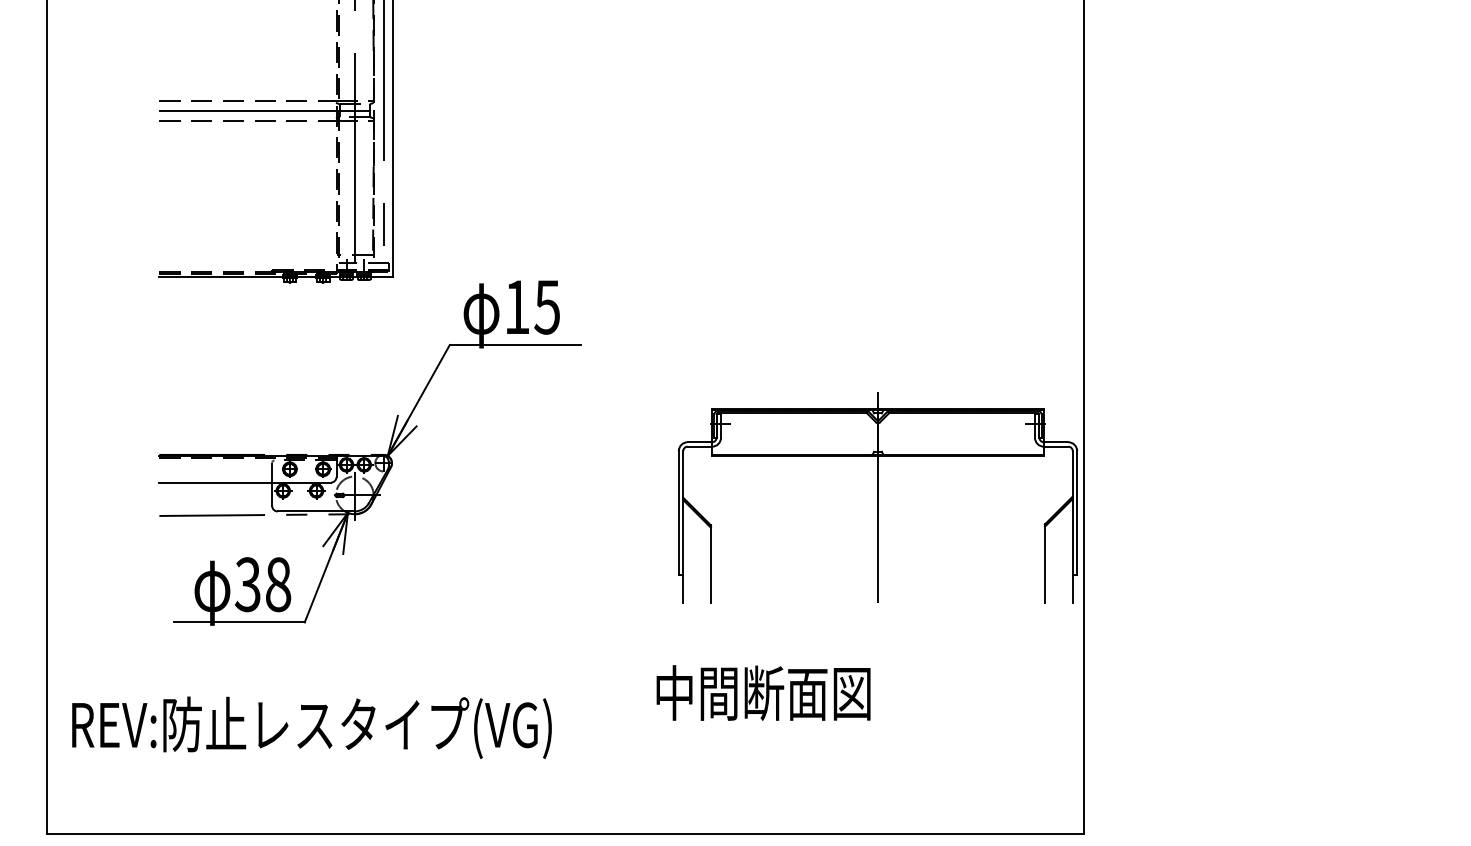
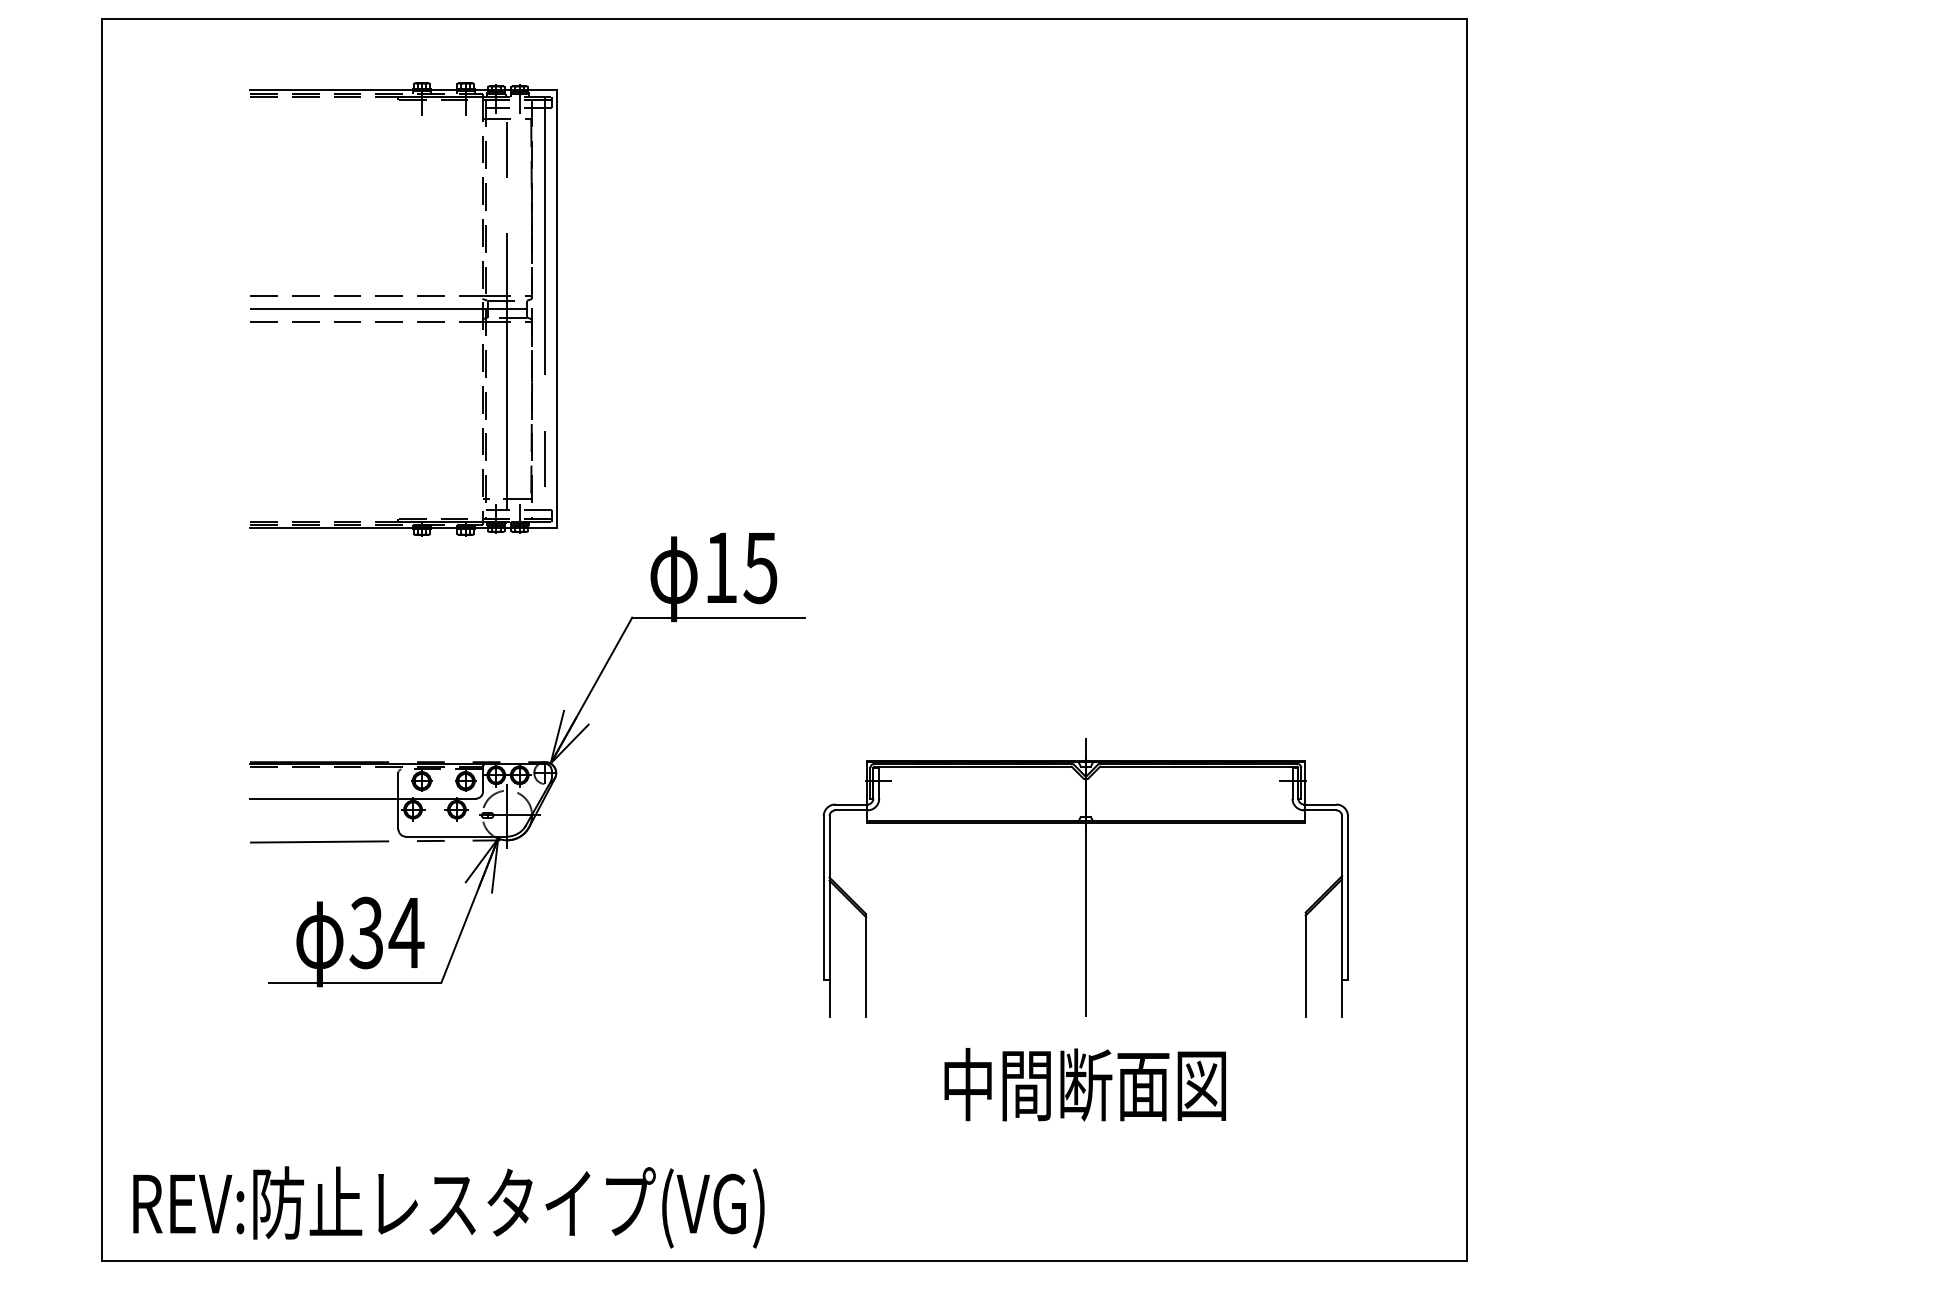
part: (877, 497) -> (1085, 877), moved
text: (278, 585) -> (406, 933), 38 -> 34
text: (762, 692) -> (1084, 1084), moved
text: (311, 727) -> (448, 1207), moved

